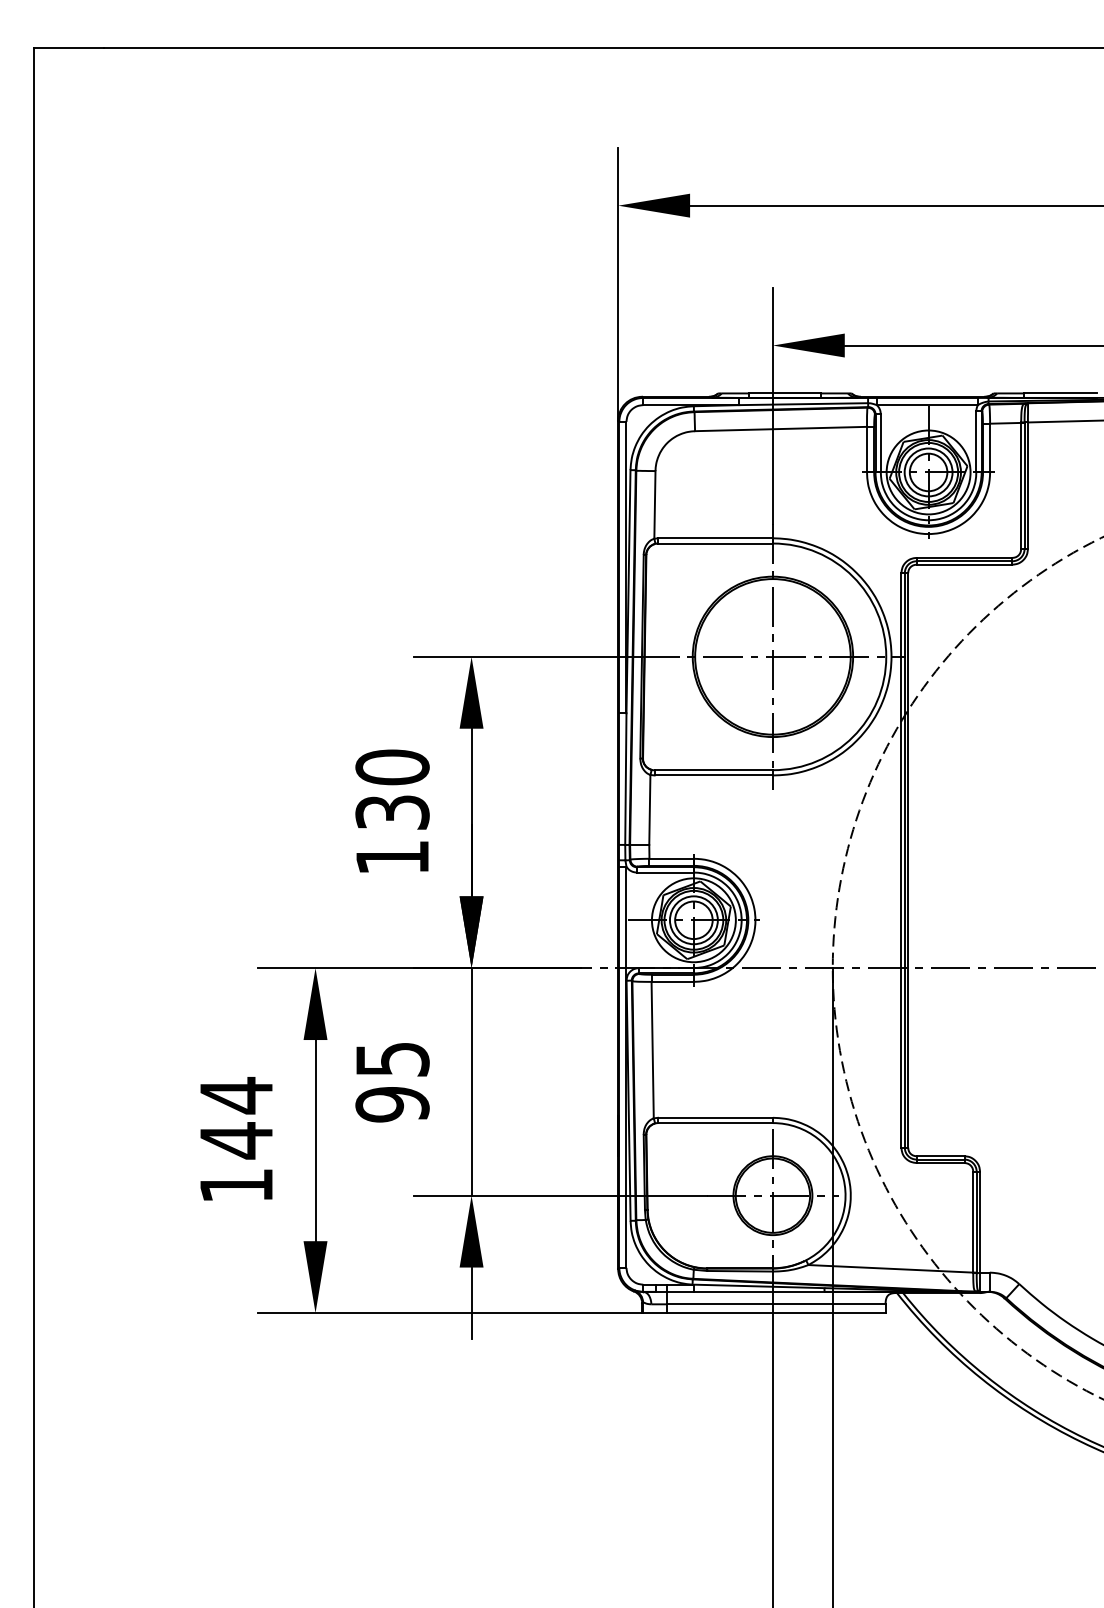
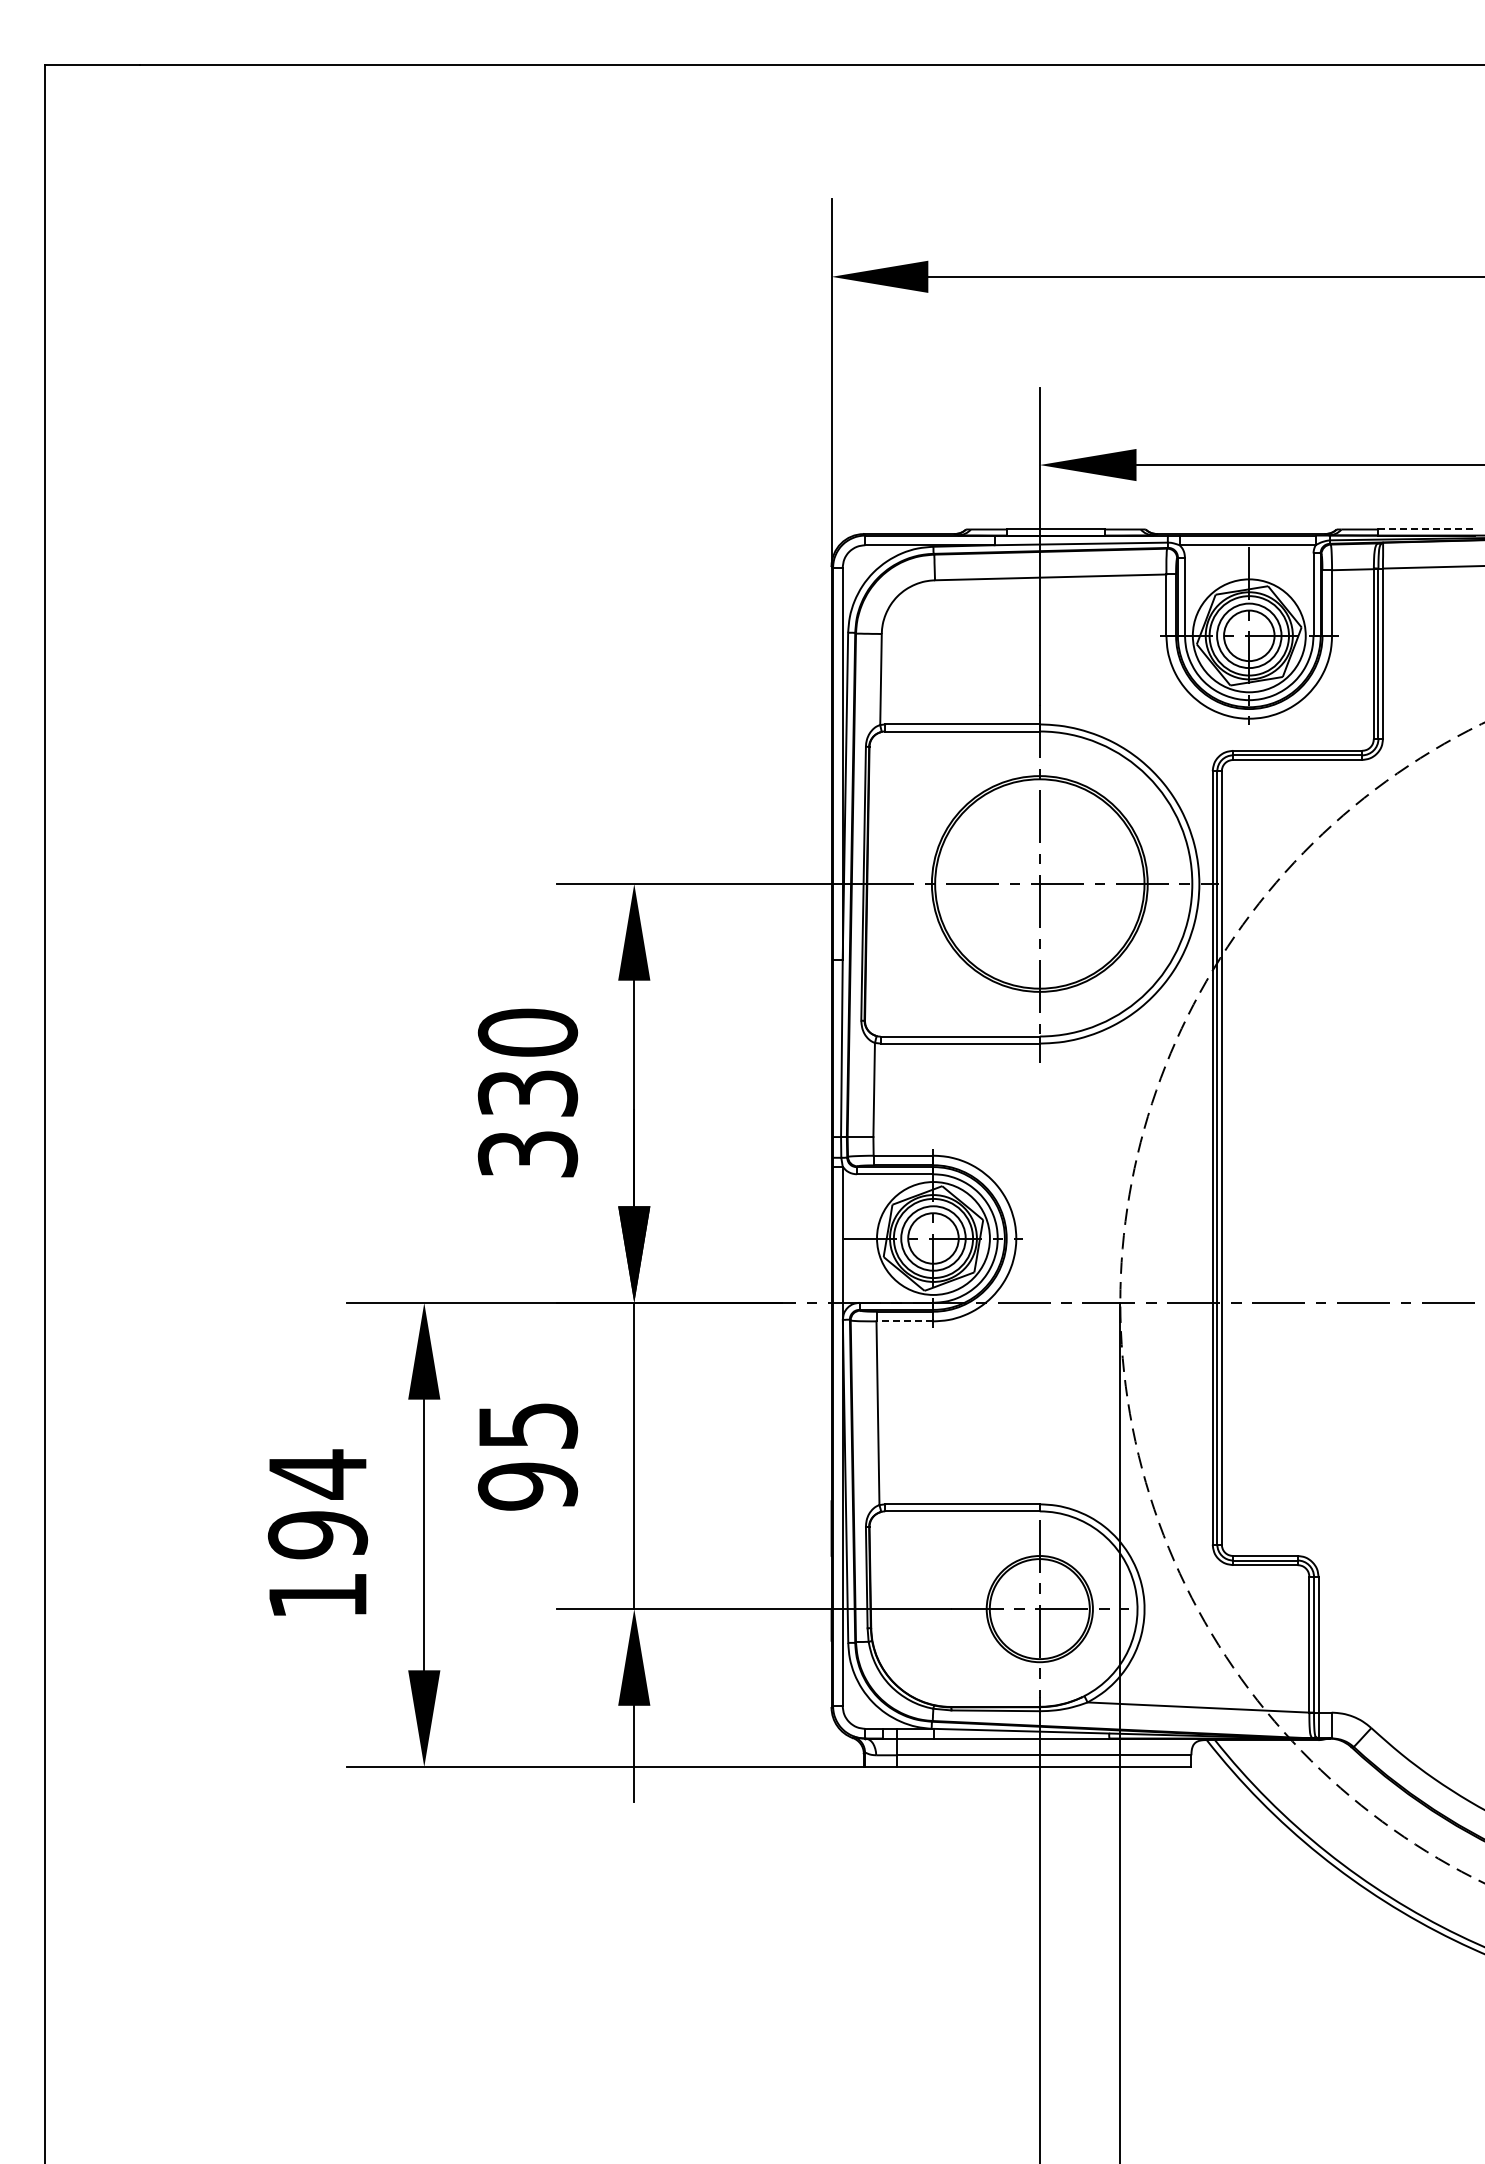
line: (1060, 393) -> (1426, 529), solid -> dashed
text: (392, 857) -> (527, 1154), 130 -> 330
line: (672, 981) -> (904, 1321), solid -> dashed
text: (236, 1140) -> (317, 1535), 144 -> 194

